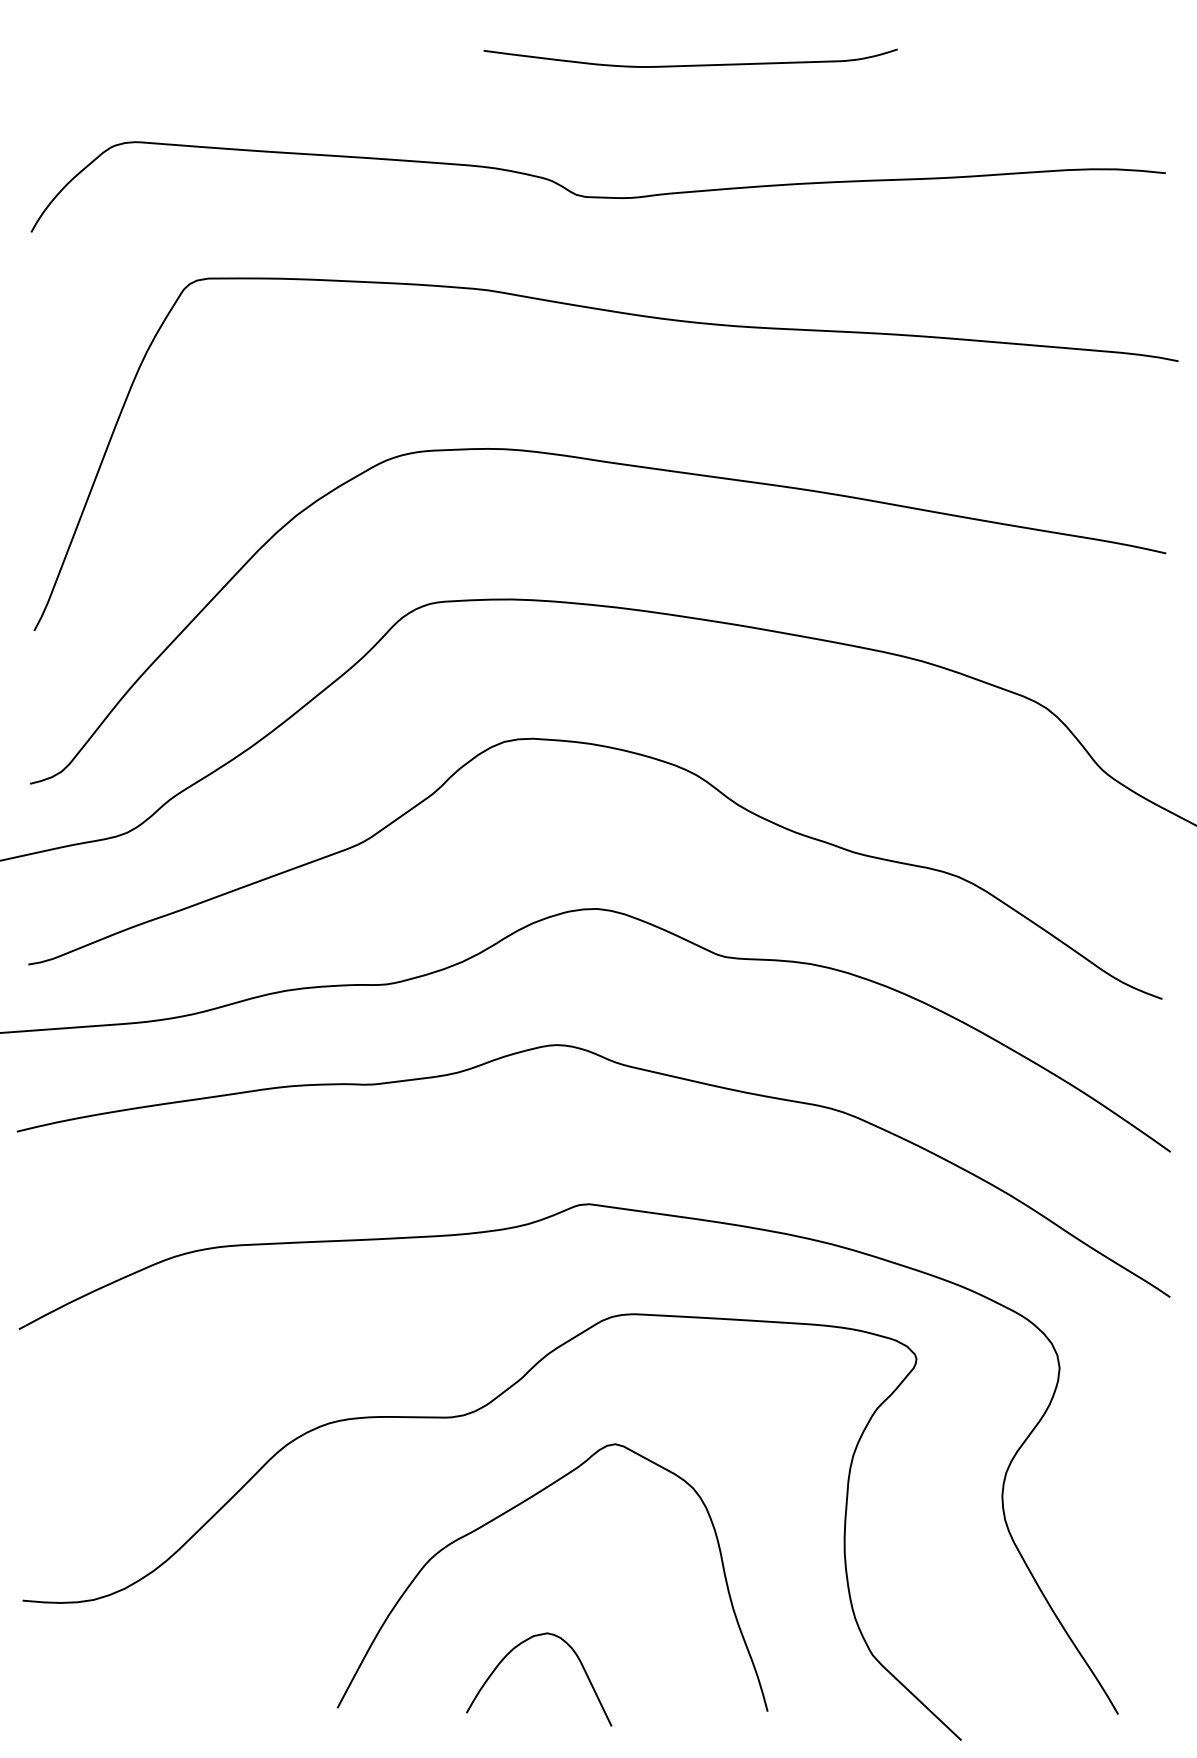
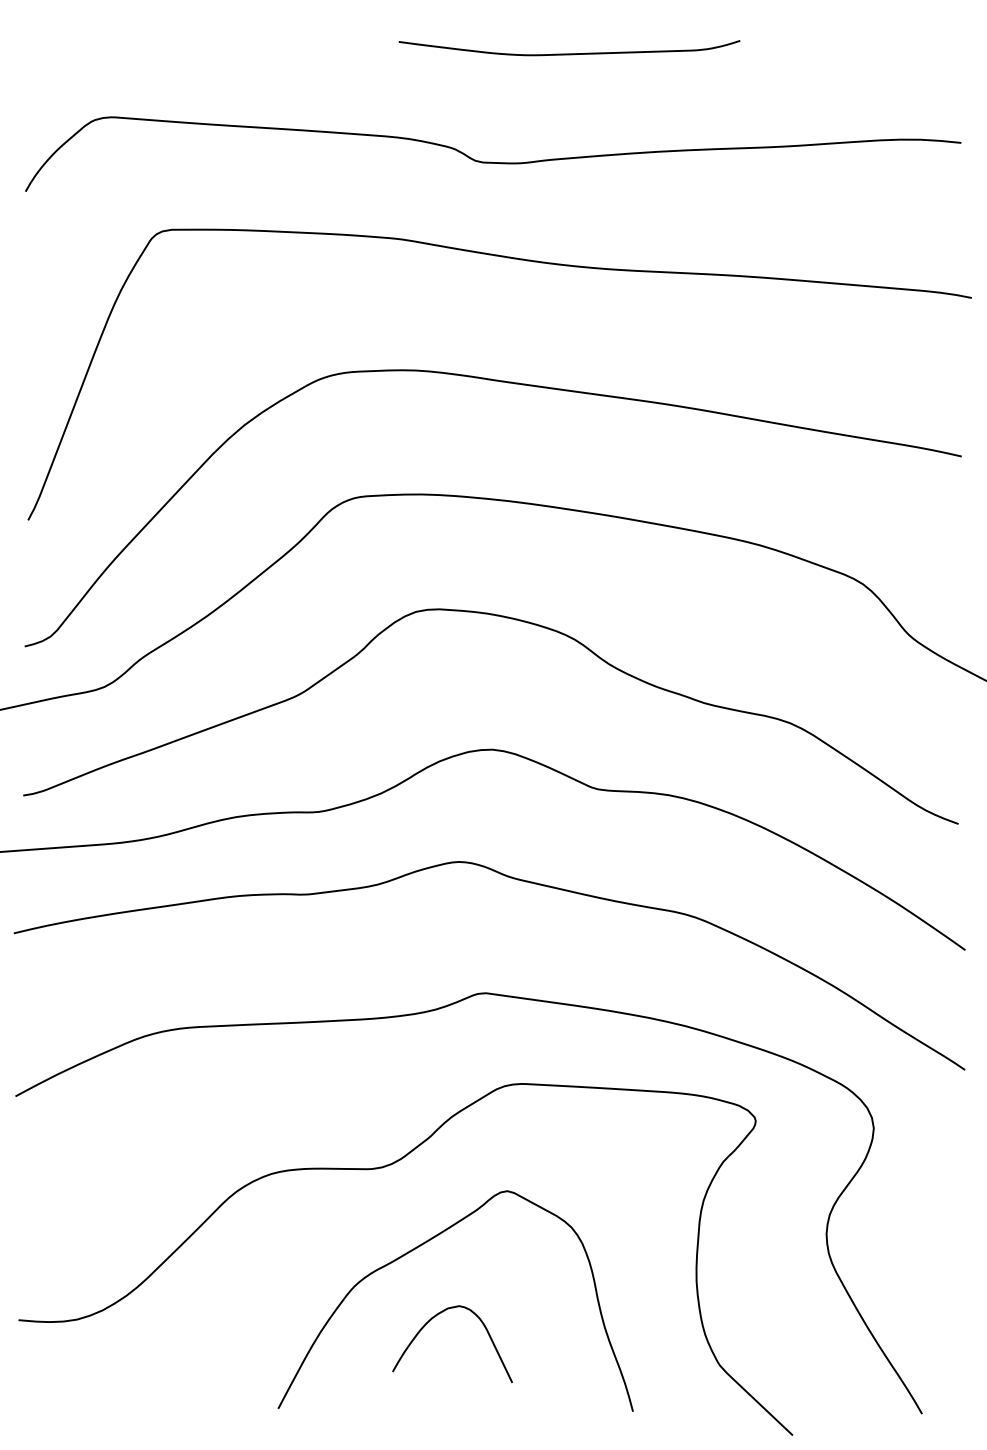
curve: (512, 1651) -> (430, 1321), moved

